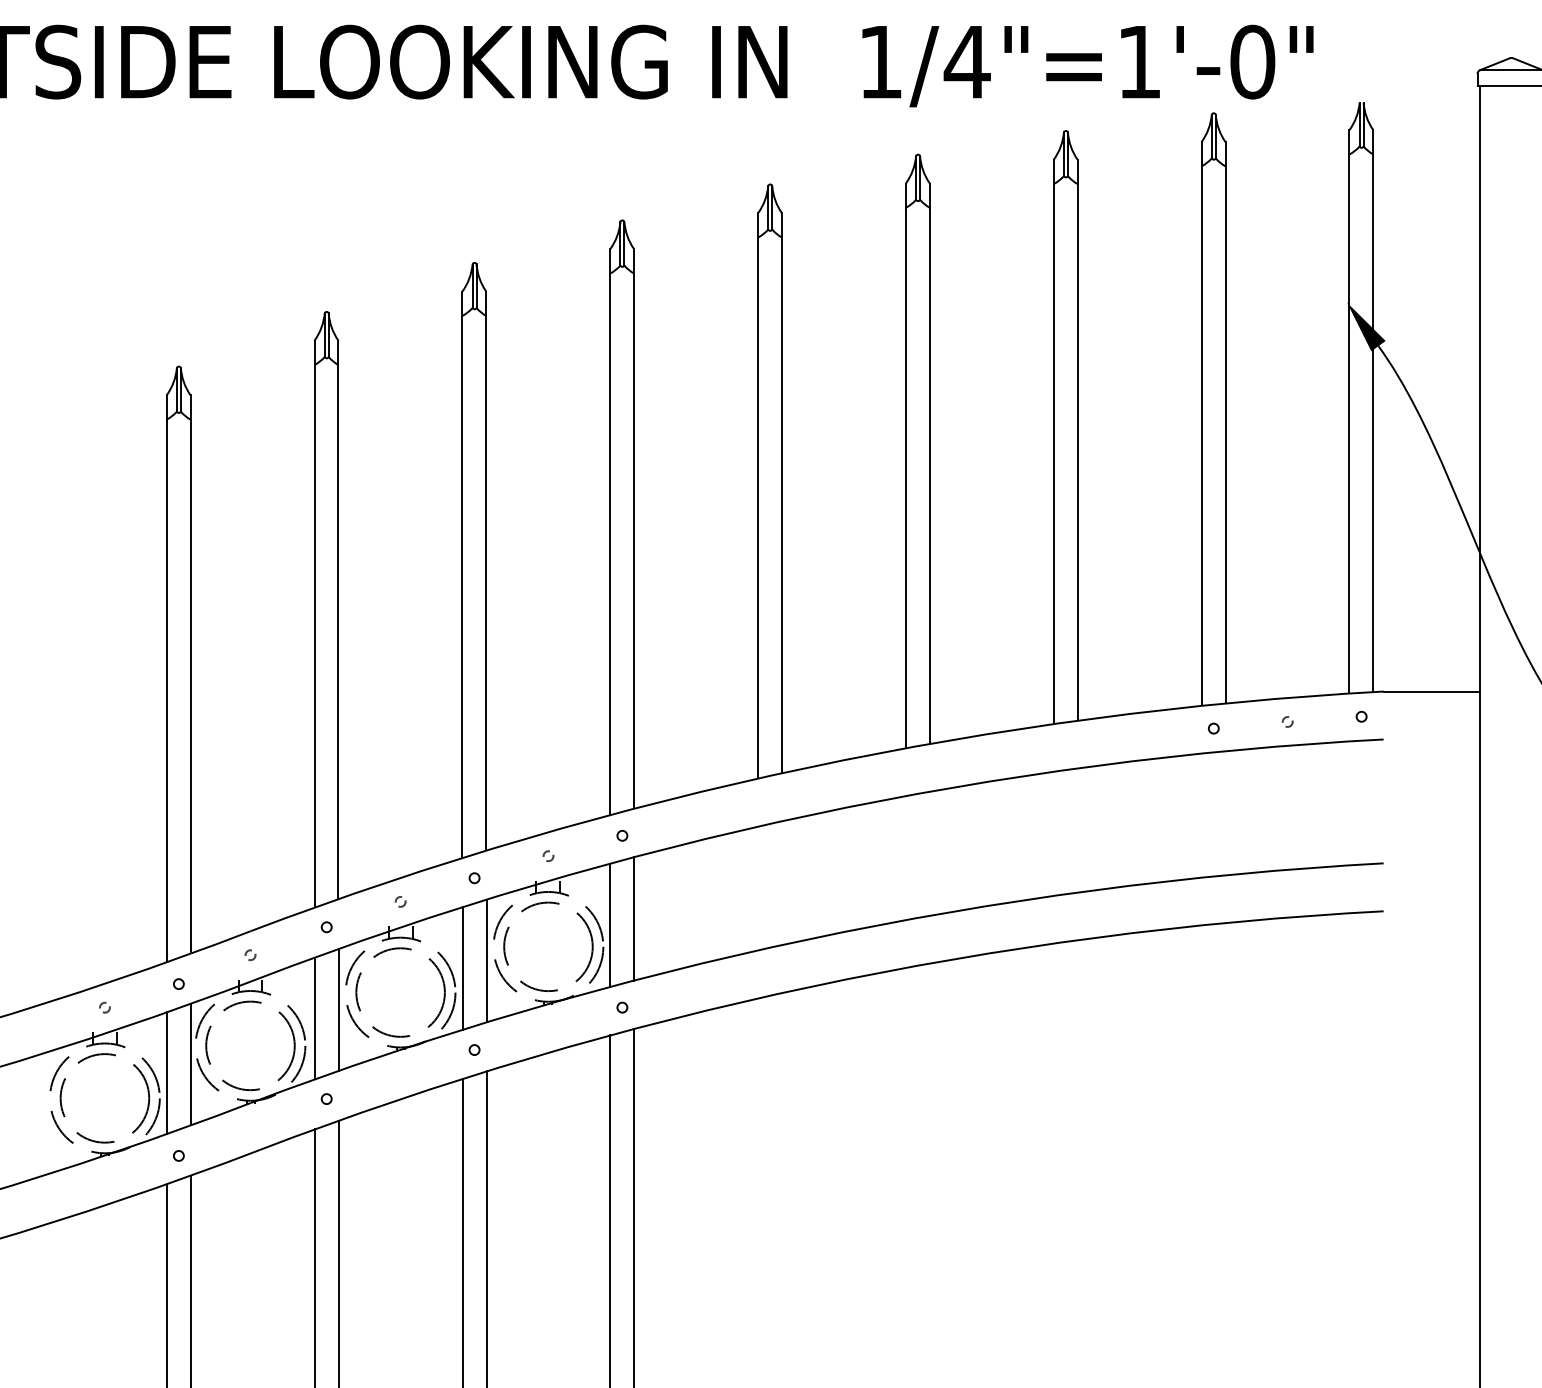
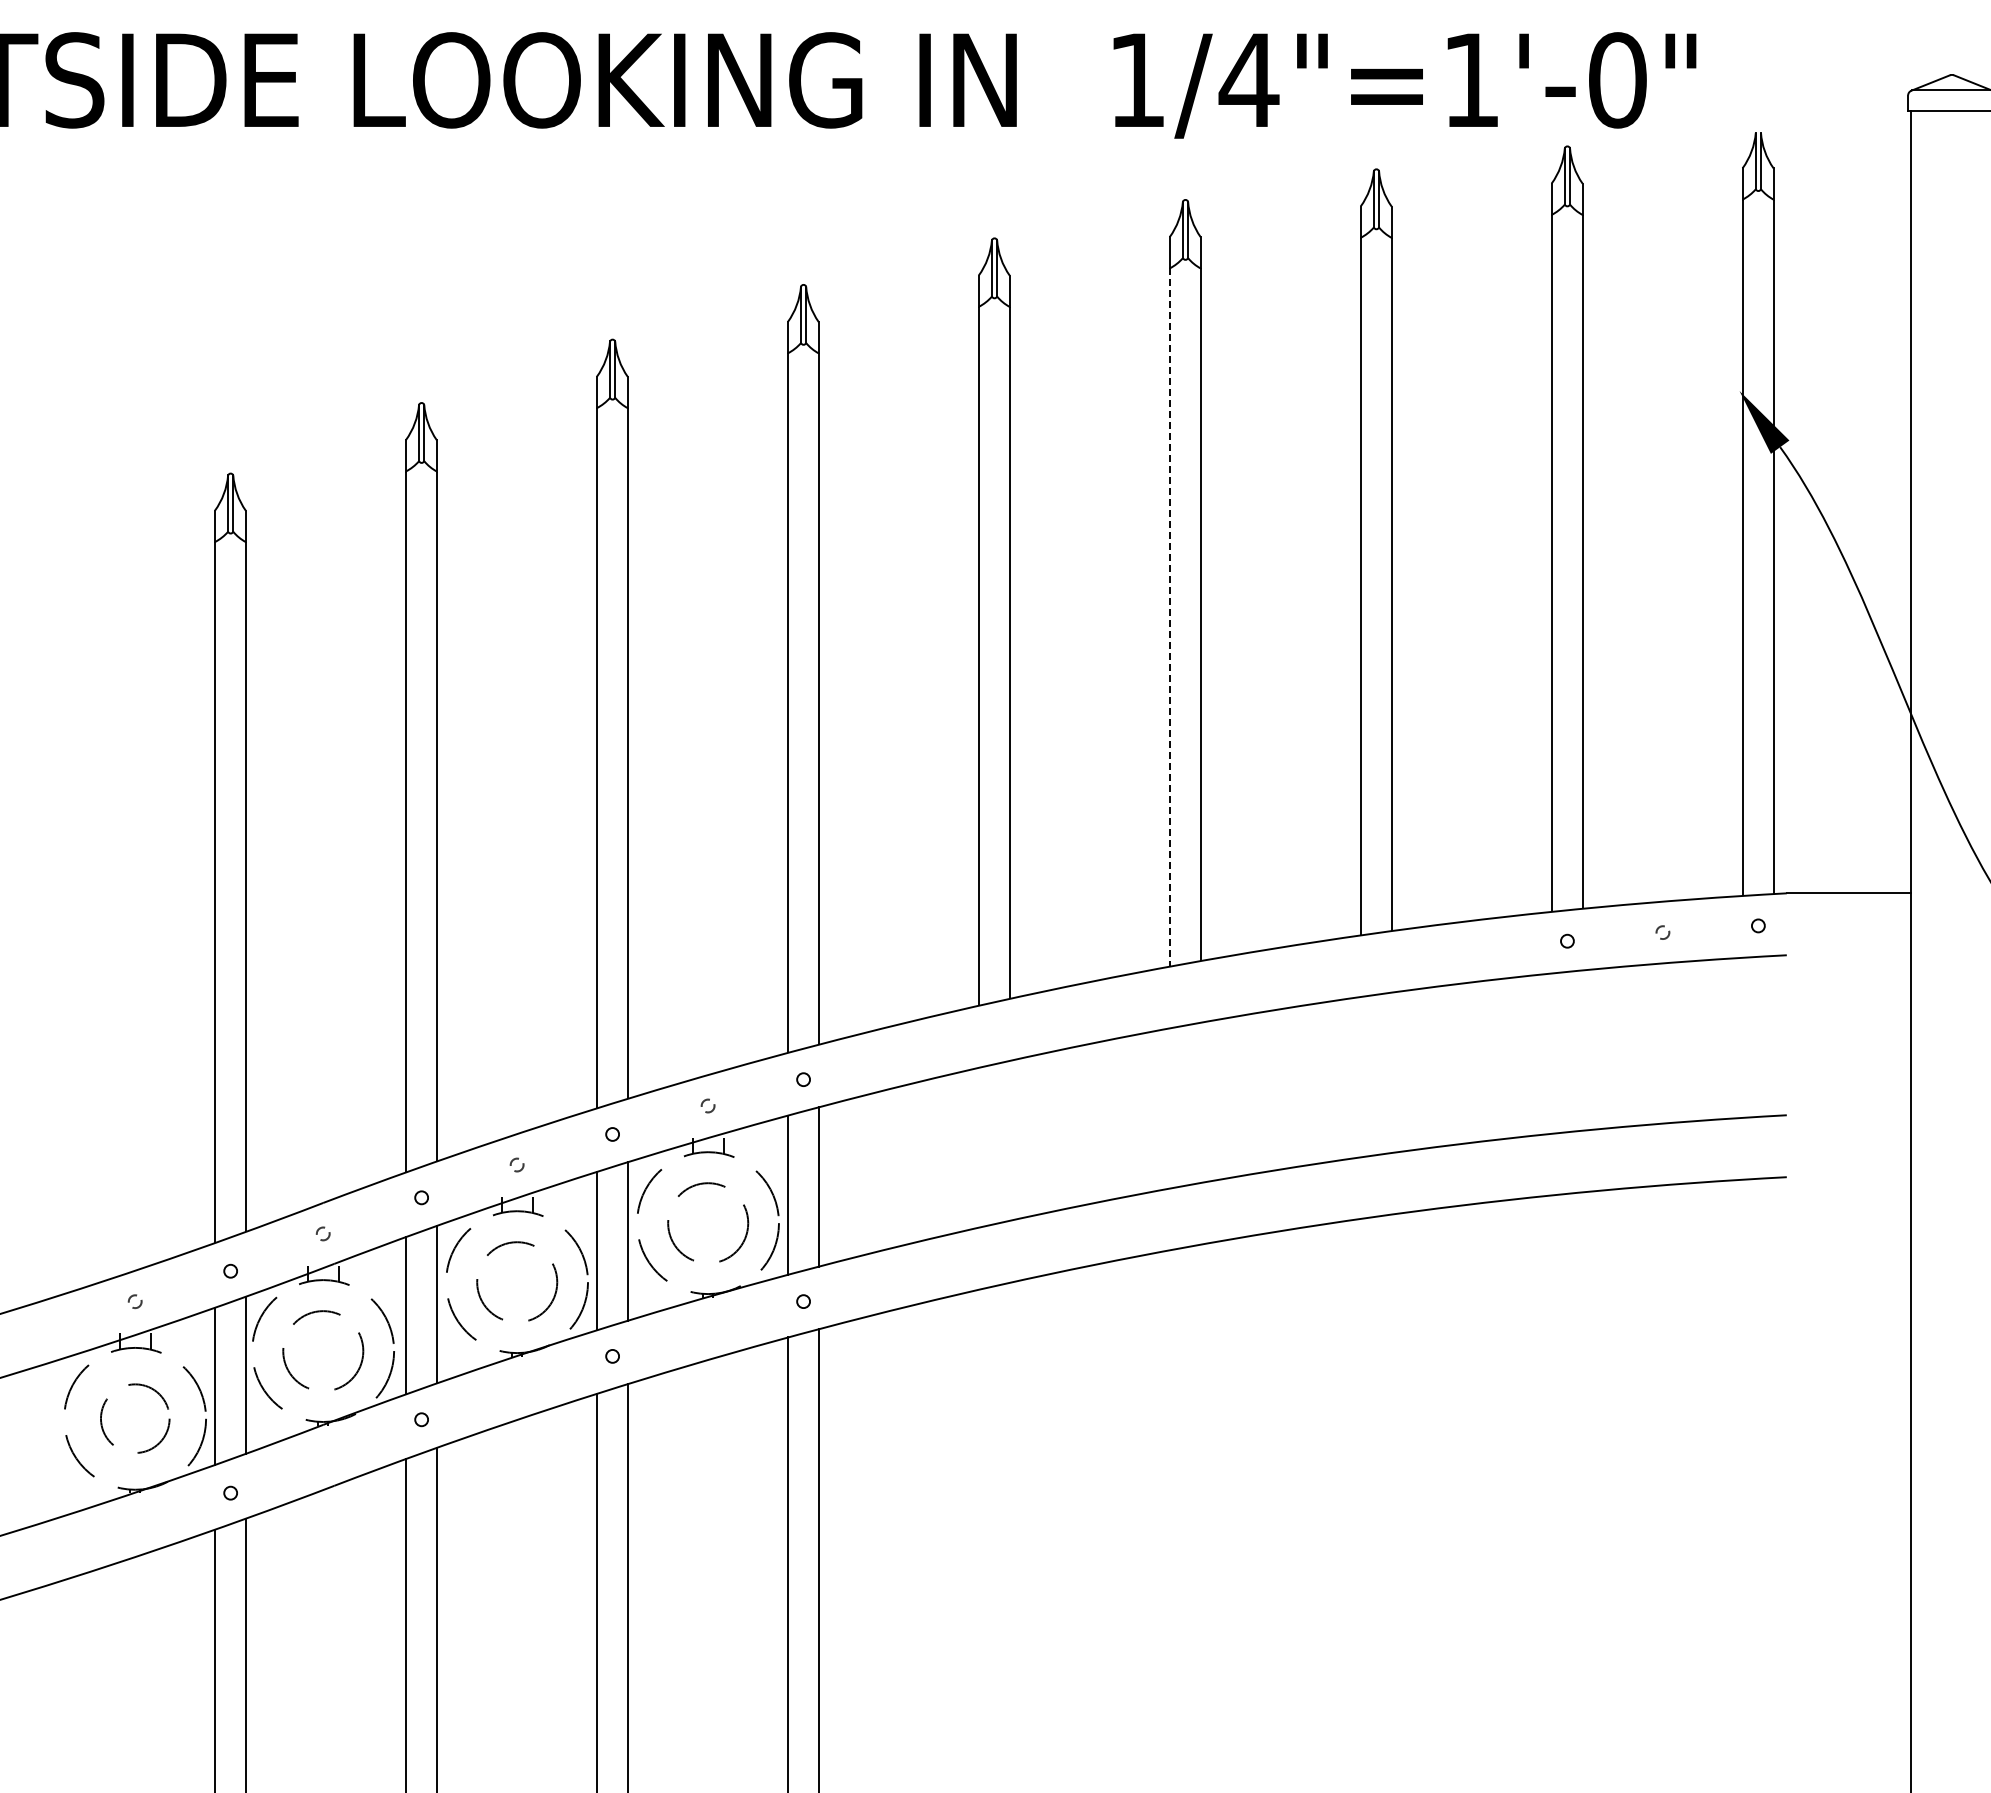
line: (905, 478) -> (1169, 618), solid -> dashed
circle: (548, 947) -> (708, 1223), size x0.7
circle: (400, 992) -> (517, 1282), size x0.7
circle: (250, 1046) -> (323, 1351), size x0.7
circle: (105, 1098) -> (135, 1418), size x0.6

